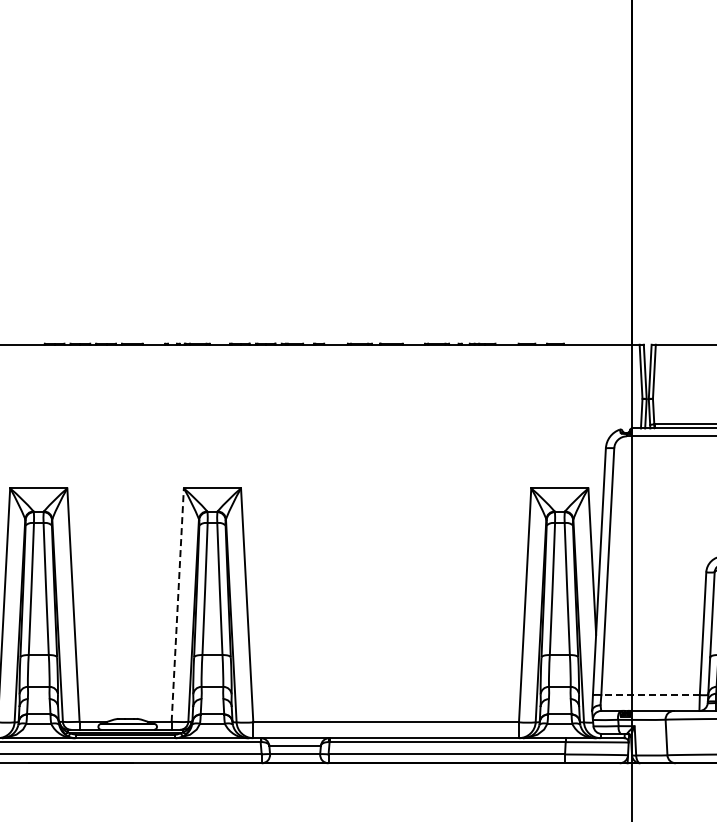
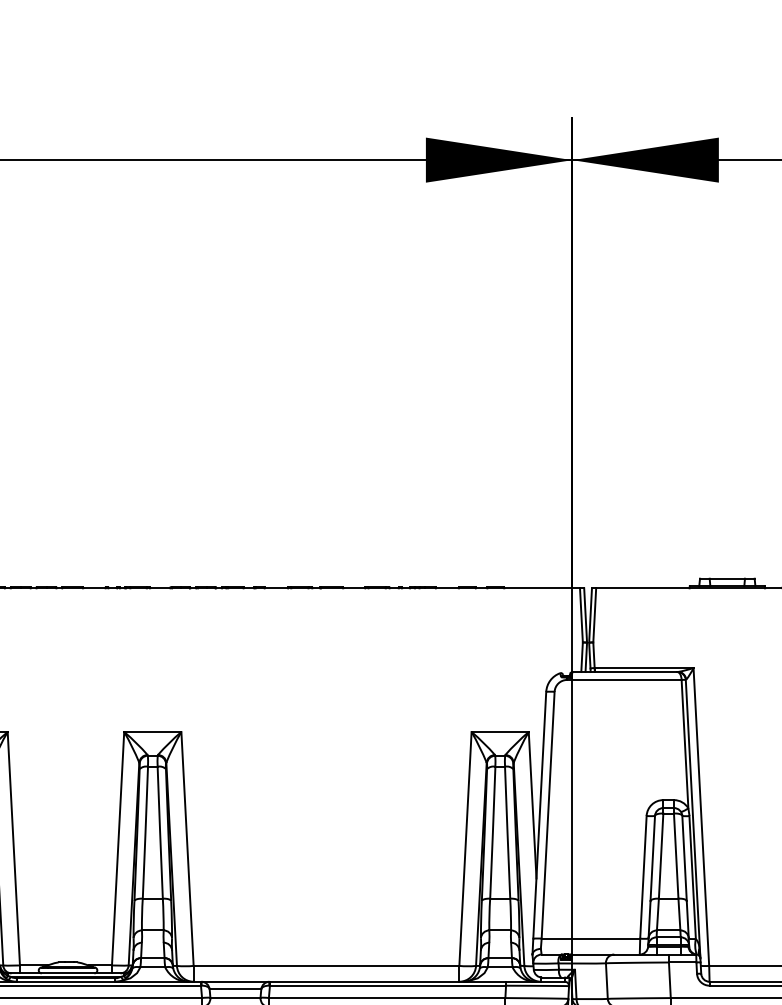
line: (178, 604) -> (118, 848), dashed -> solid
line: (650, 694) -> (590, 938), dashed -> solid

